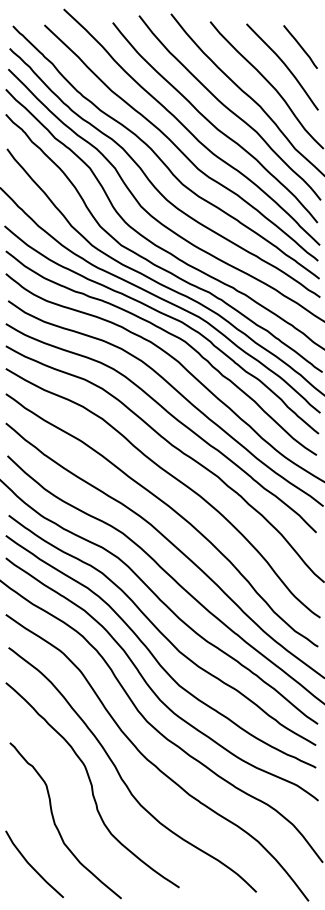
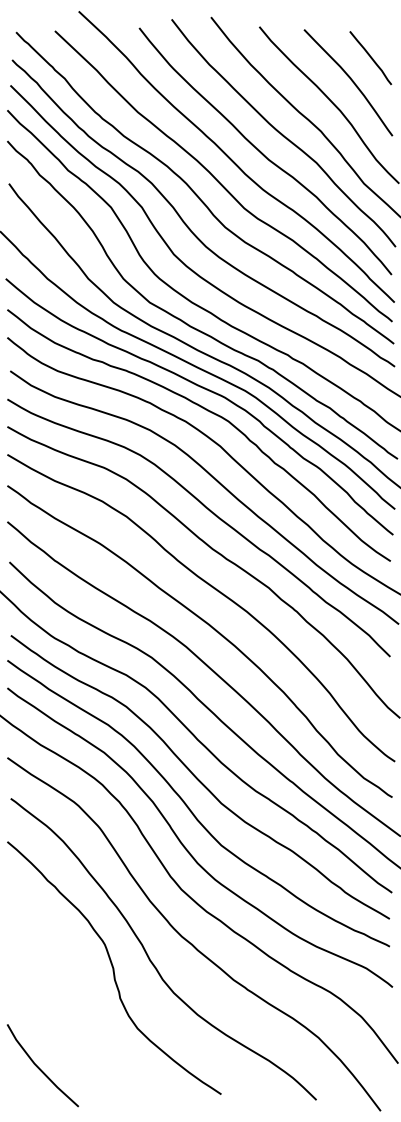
curve: (56, 824) -> (69, 1016), removed

